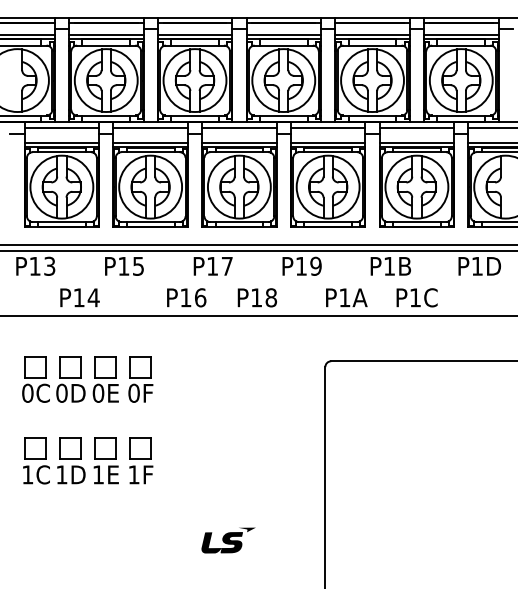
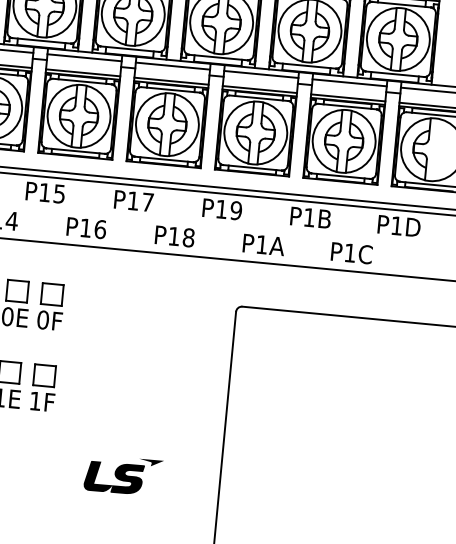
text: (186, 297) -> (86, 227), moved
text: (416, 297) -> (351, 252), moved
part: (228, 540) -> (123, 475), size x1.43

